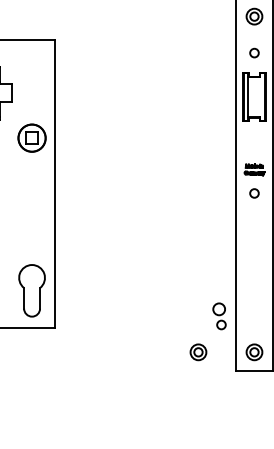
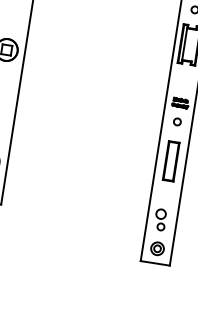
part: (254, 242) -> (171, 161), added
part: (219, 316) -> (160, 219), moved
part: (198, 352) -> (112, 241), removed

